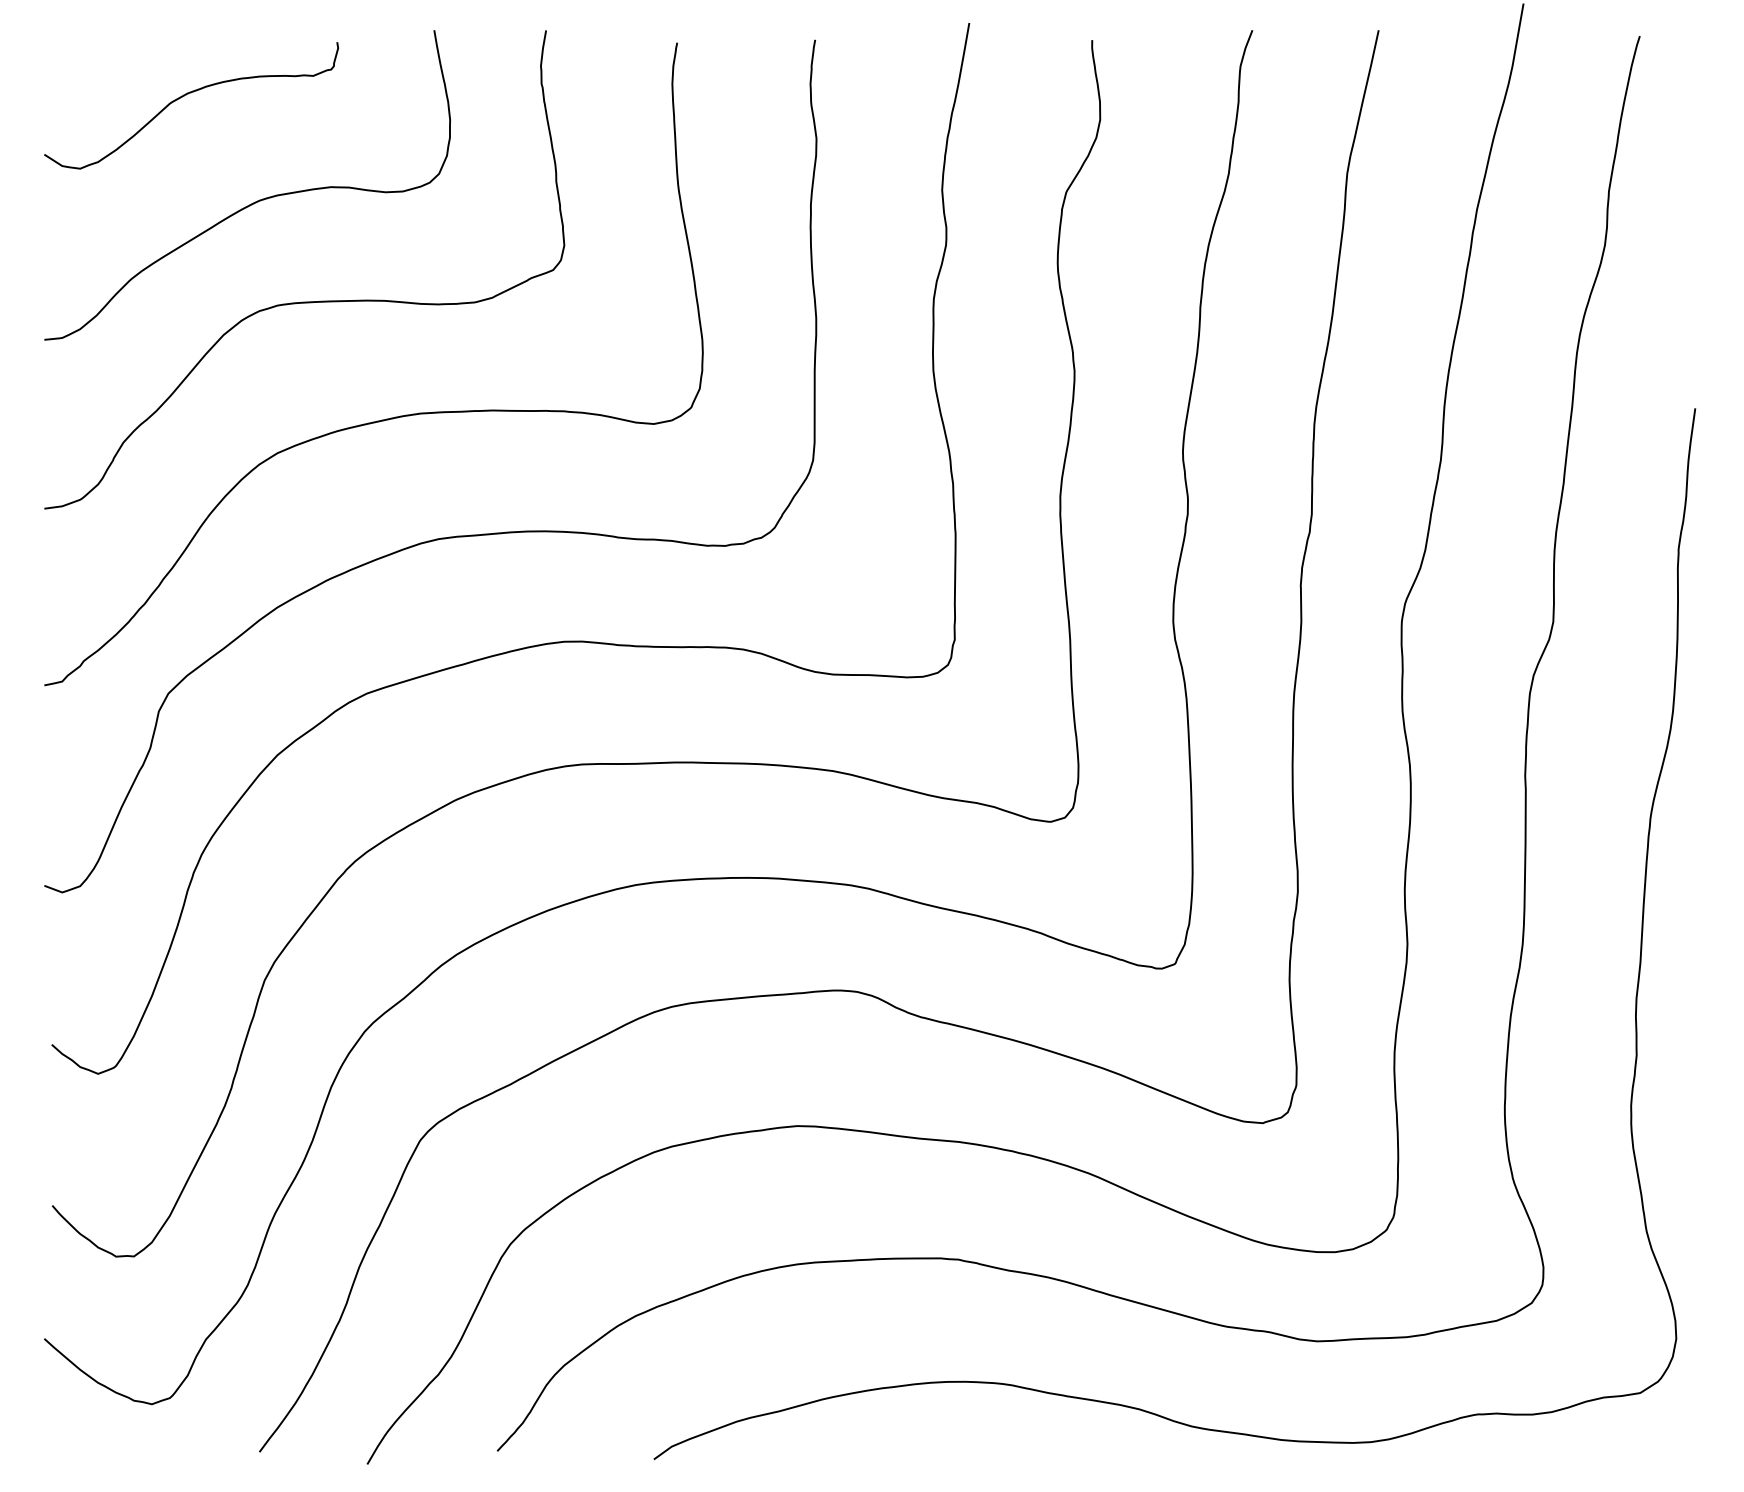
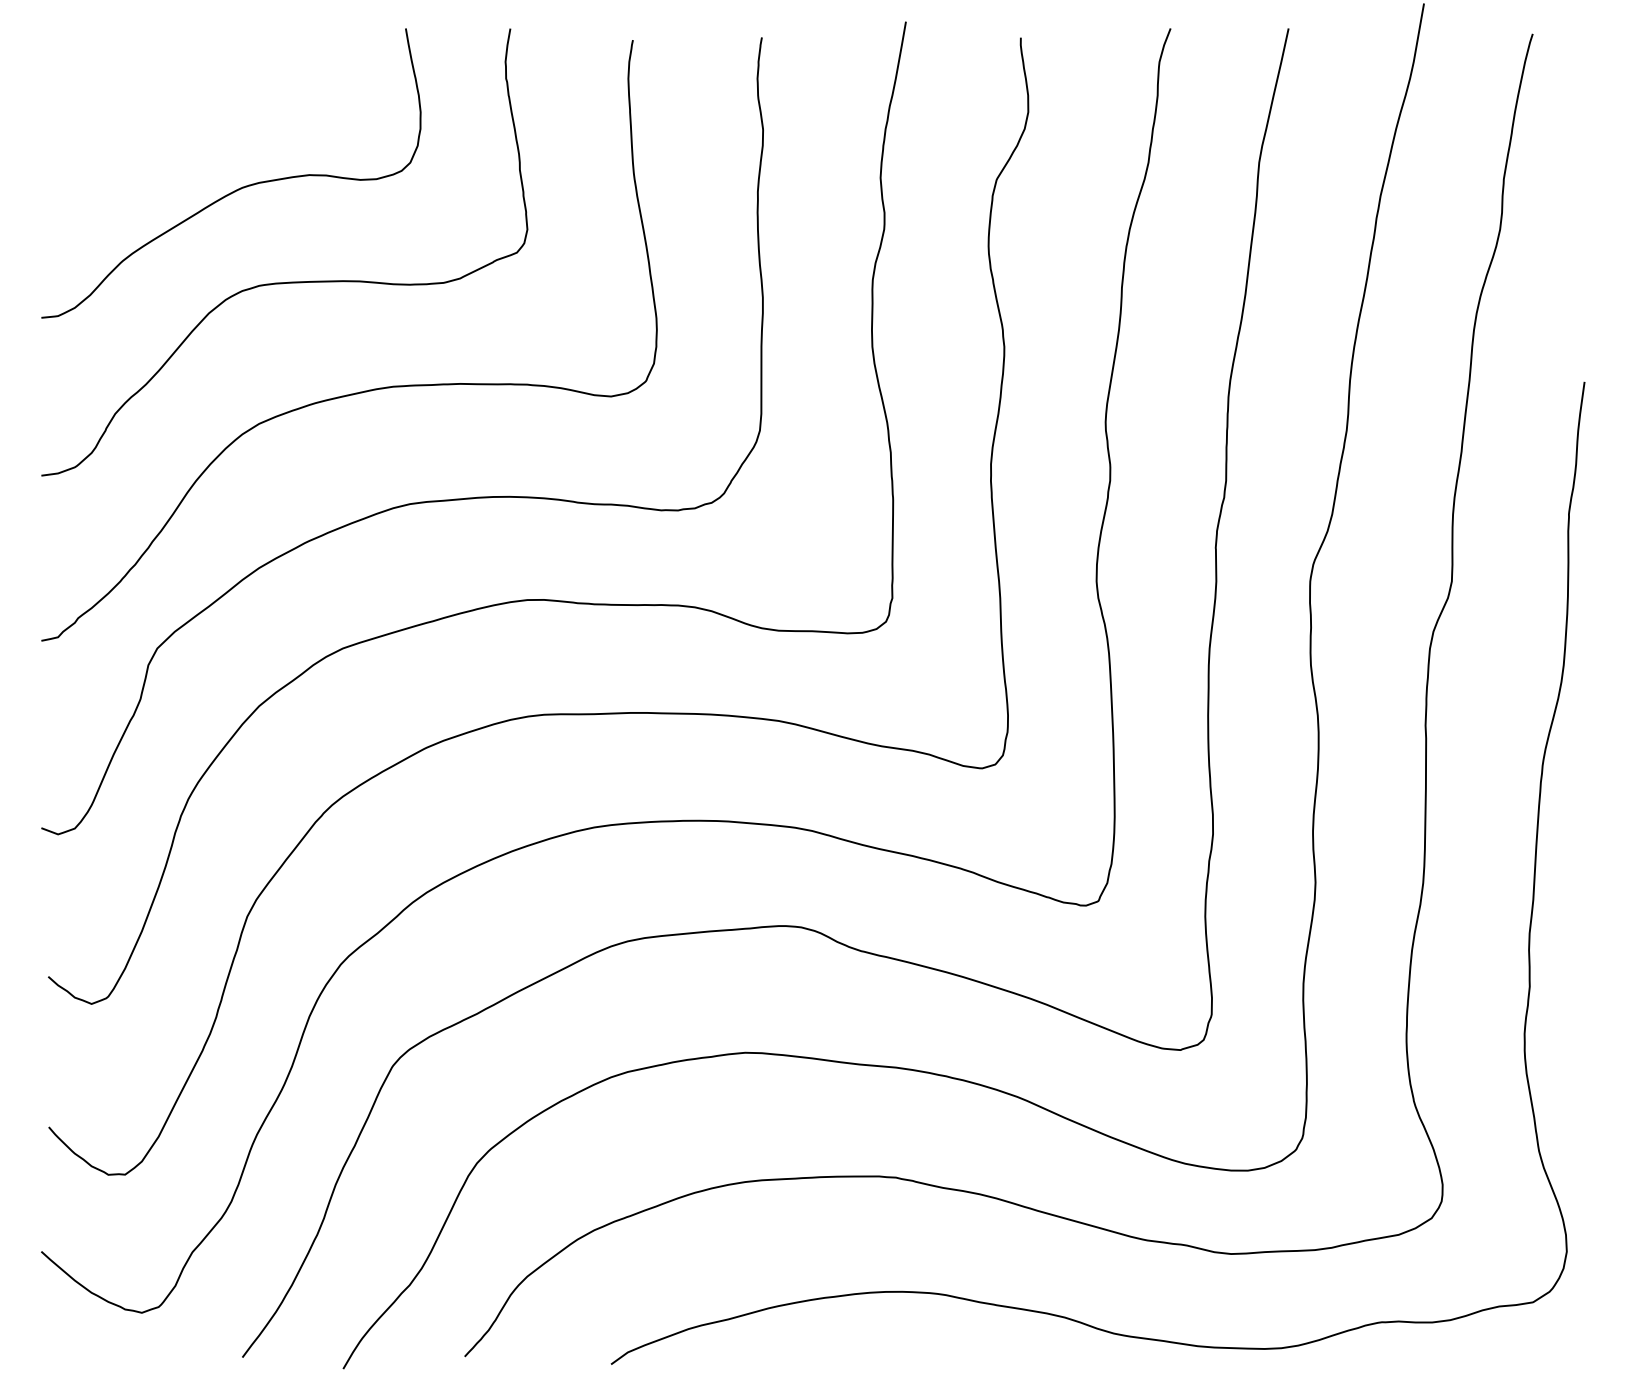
curve: (186, 95) -> (174, 89), removed

